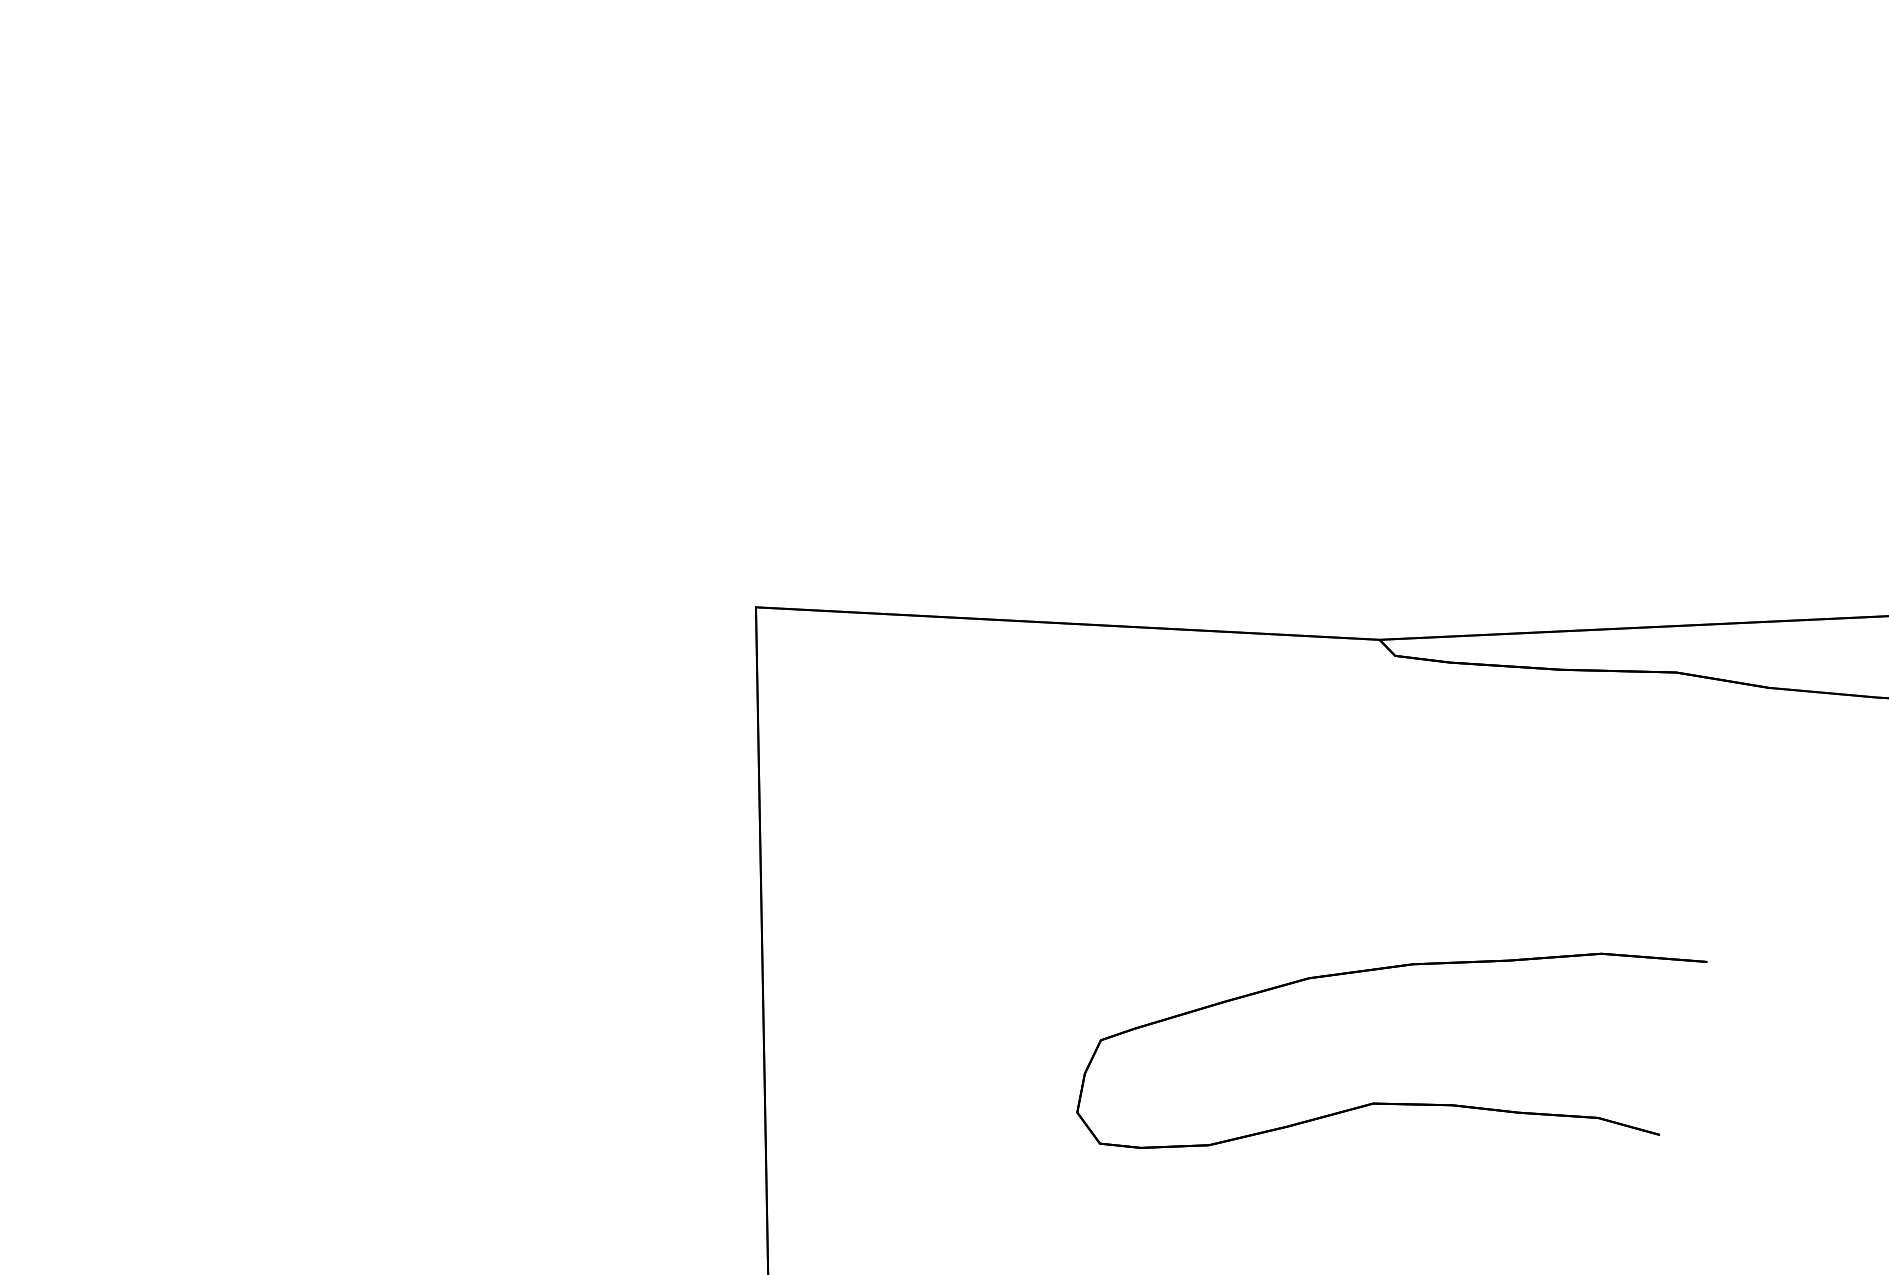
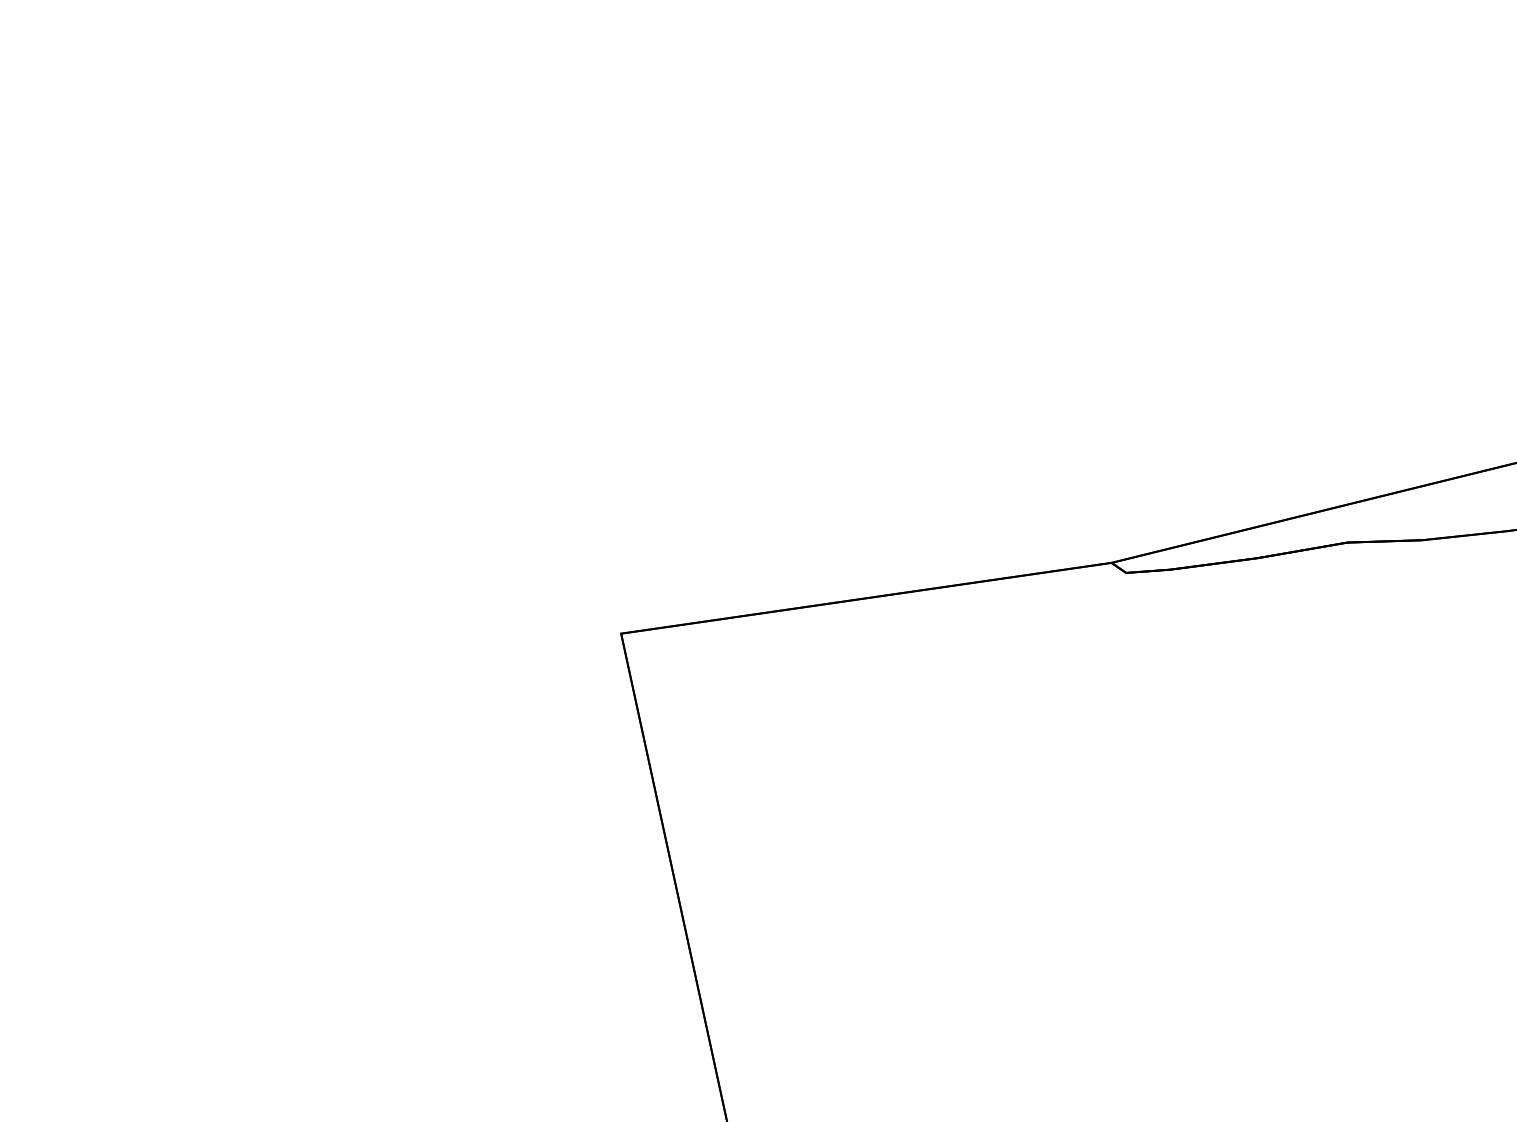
part: (1388, 1102) -> (1189, 921), removed

